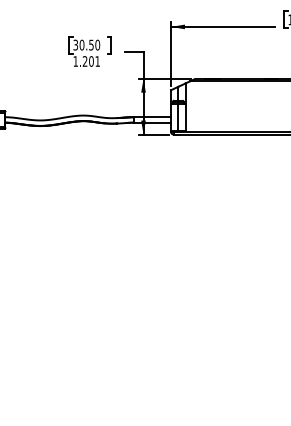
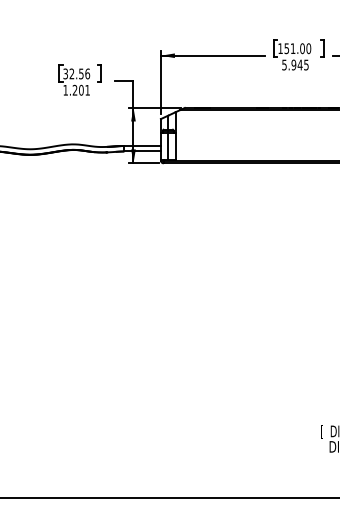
text: (89, 44) -> (79, 73), 30.50 -> 32.56

